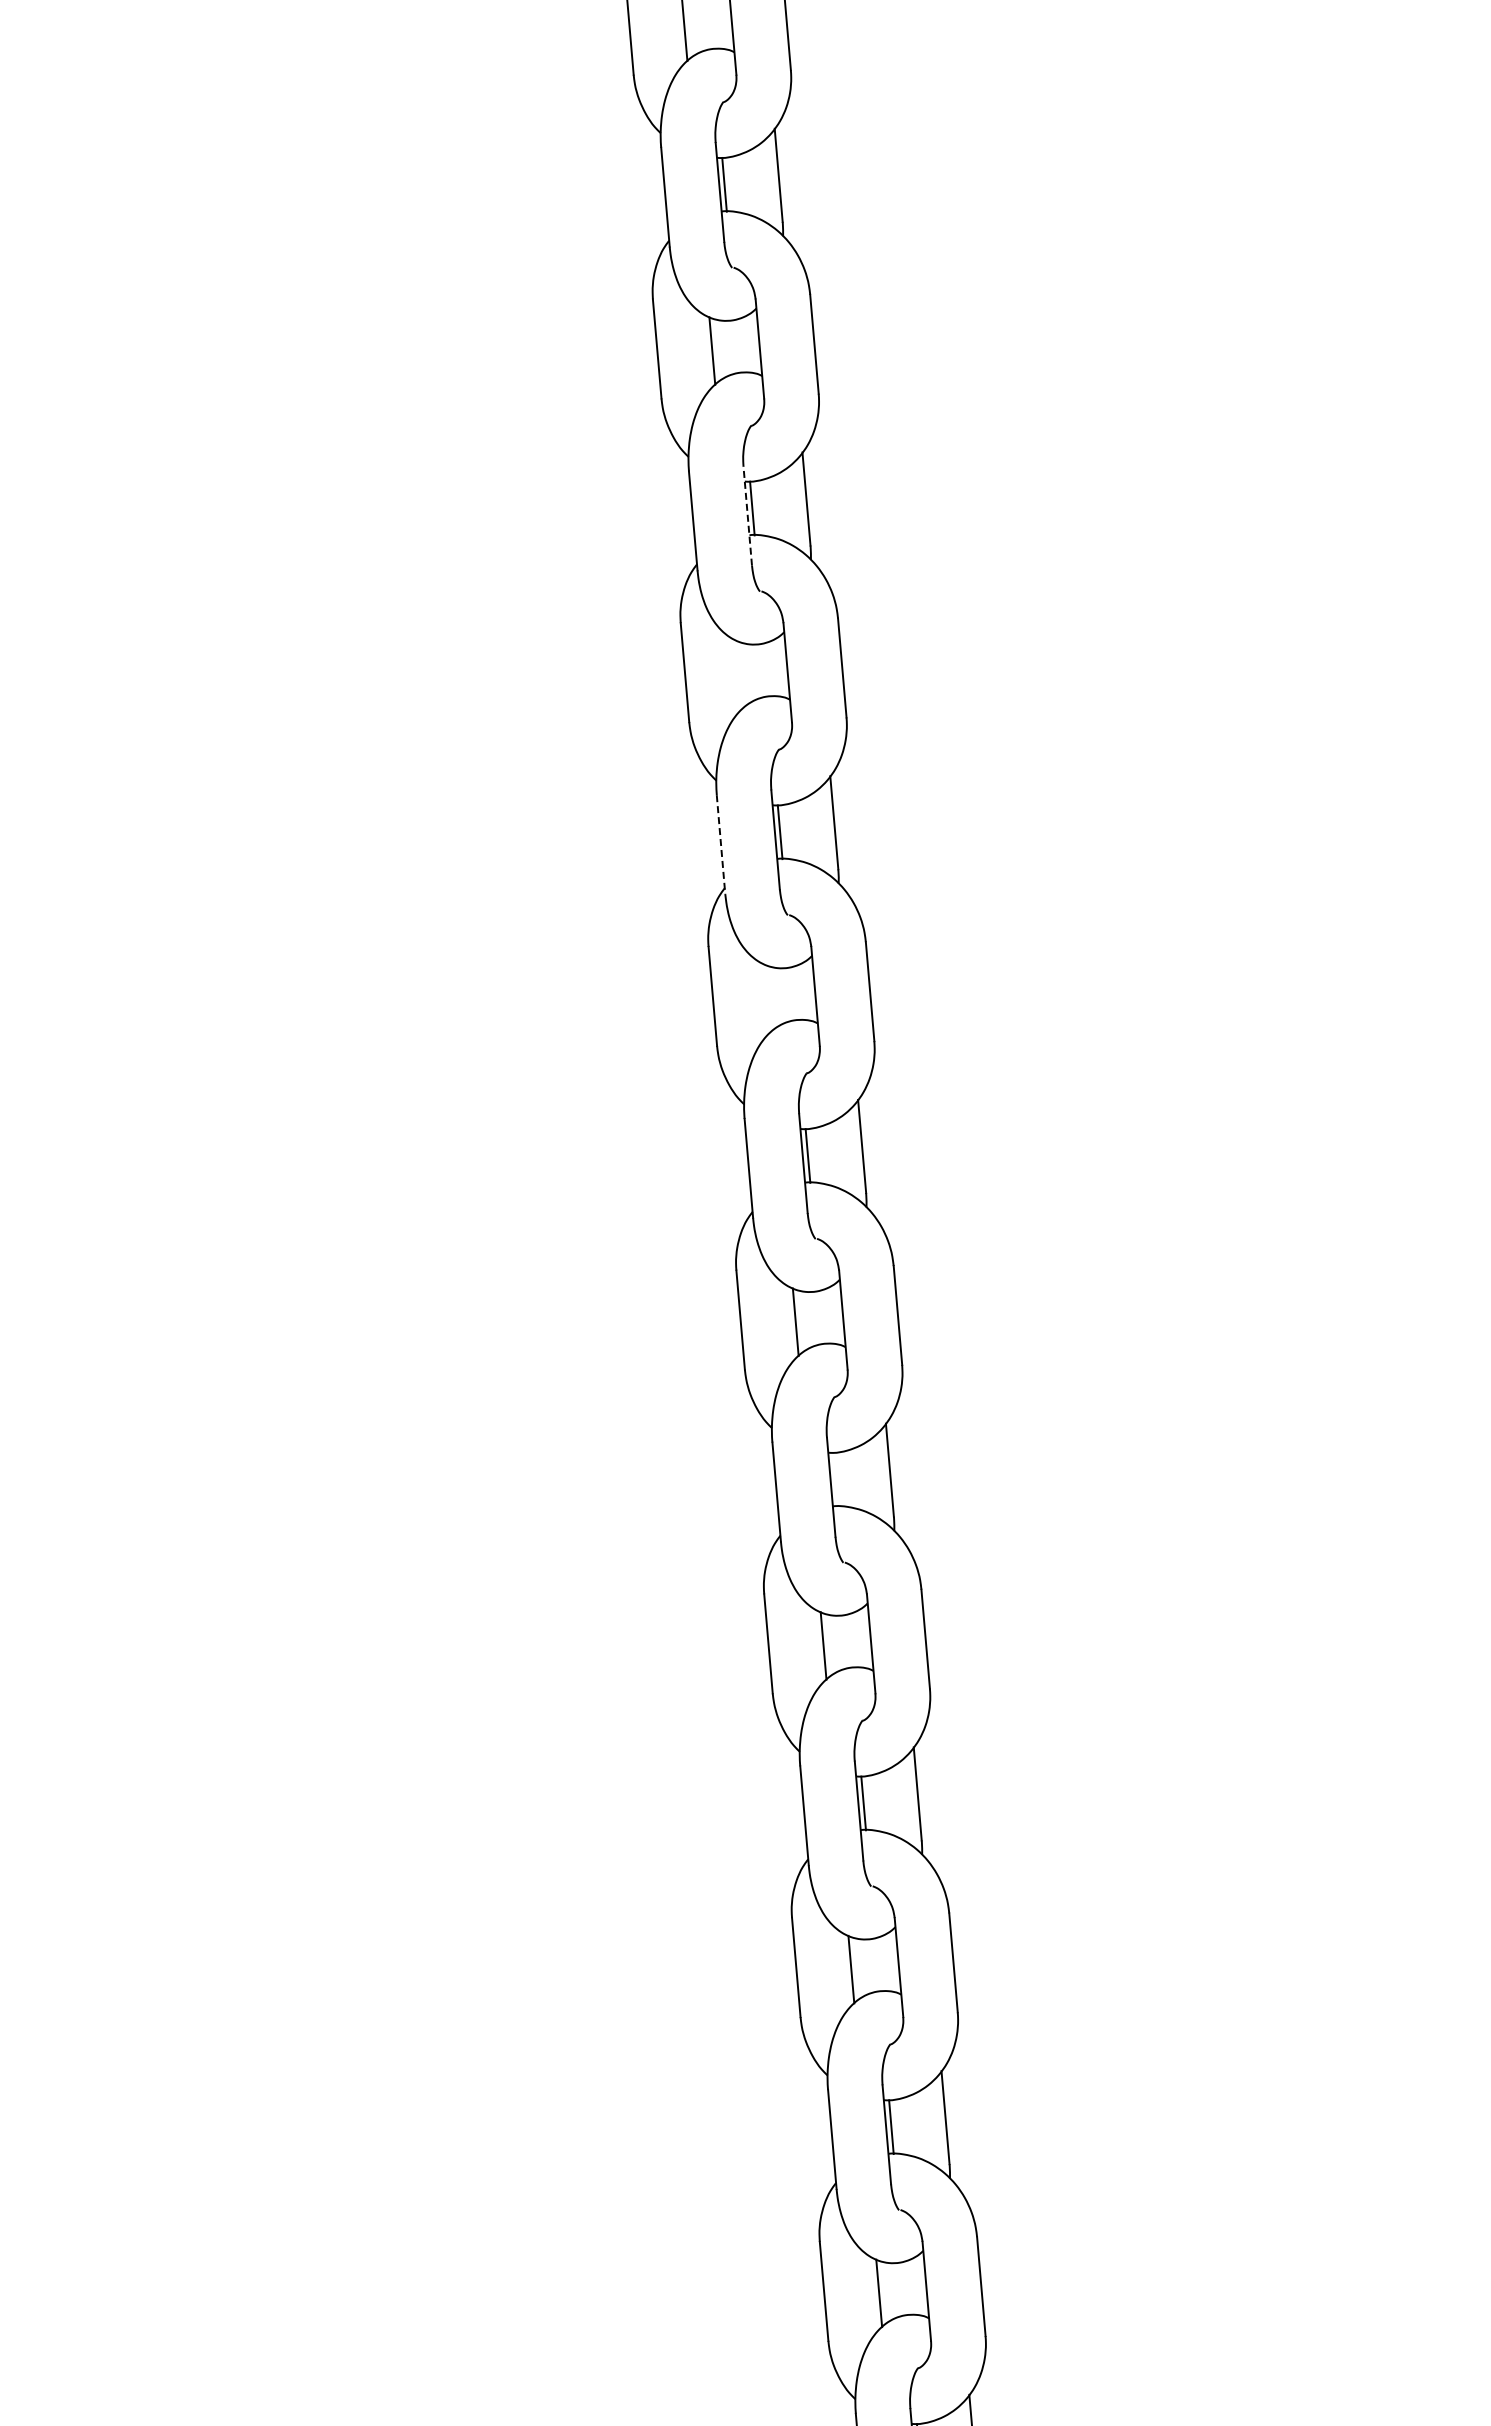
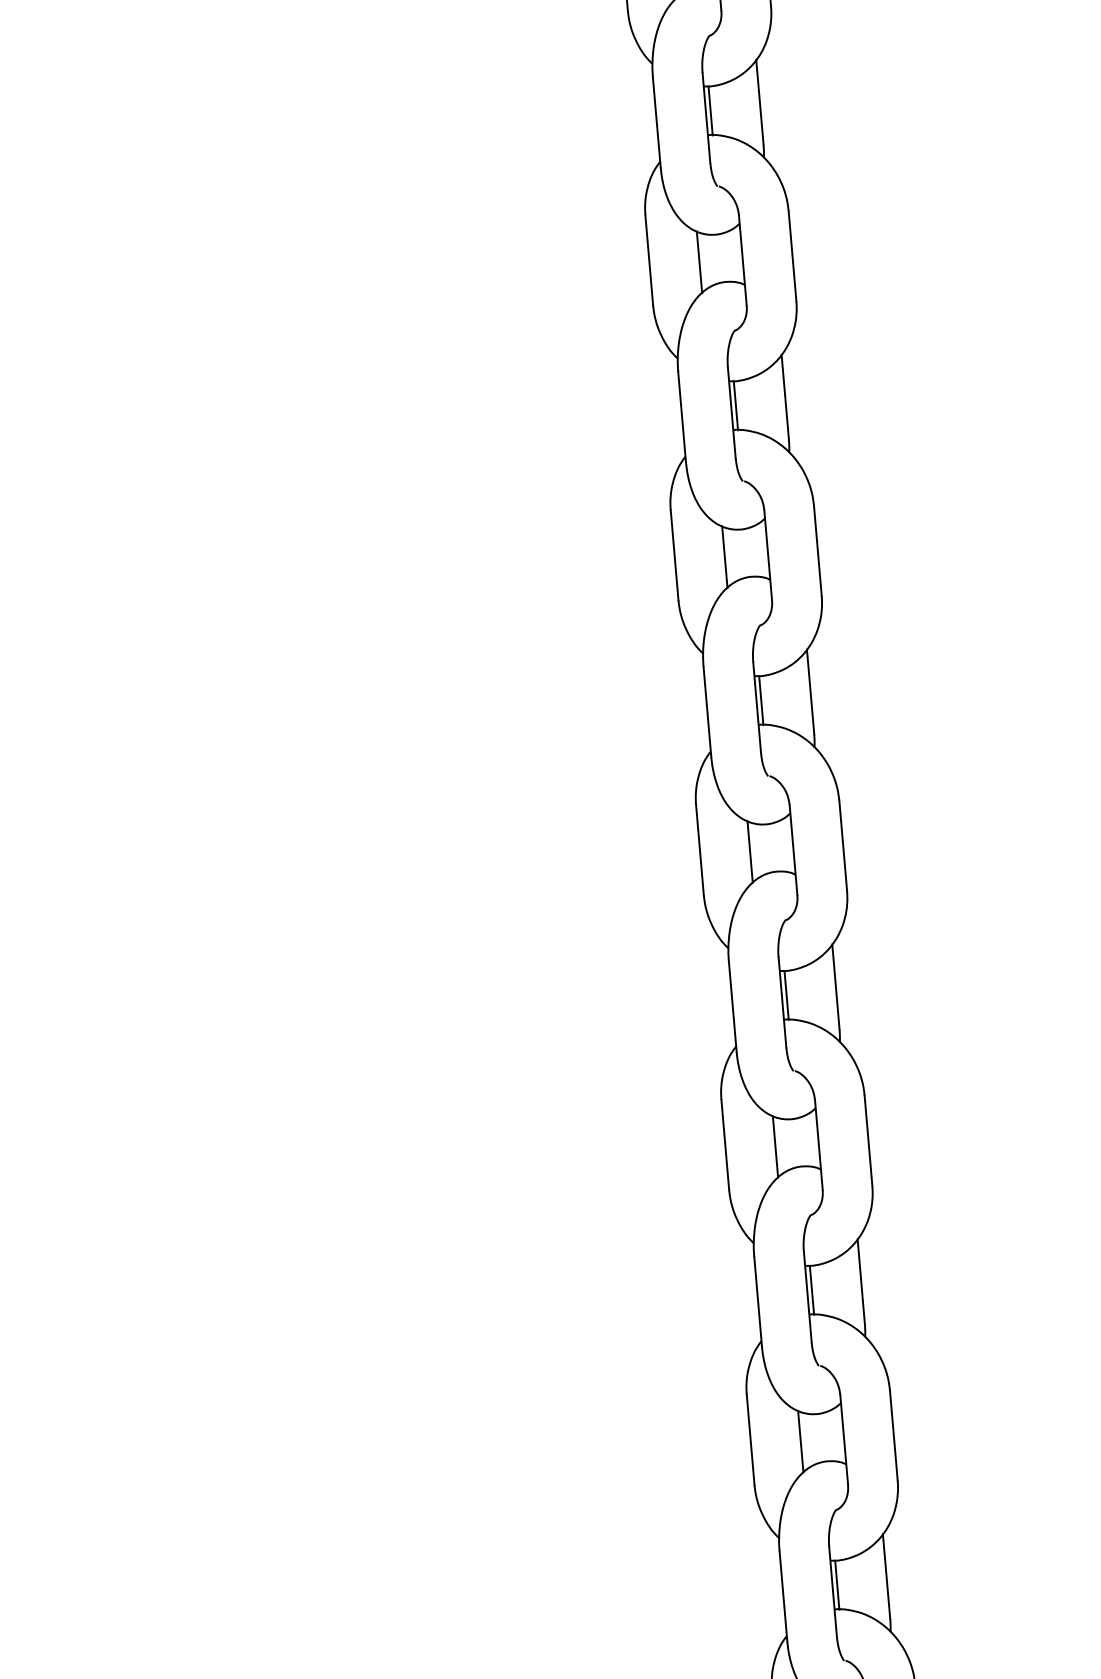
line: (747, 516) -> (706, 118), dashed -> solid
line: (740, 674) -> (699, 262), added
line: (721, 844) -> (682, 416), dashed -> solid
line: (767, 998) -> (724, 557), added
line: (835, 1479) -> (786, 995), added

